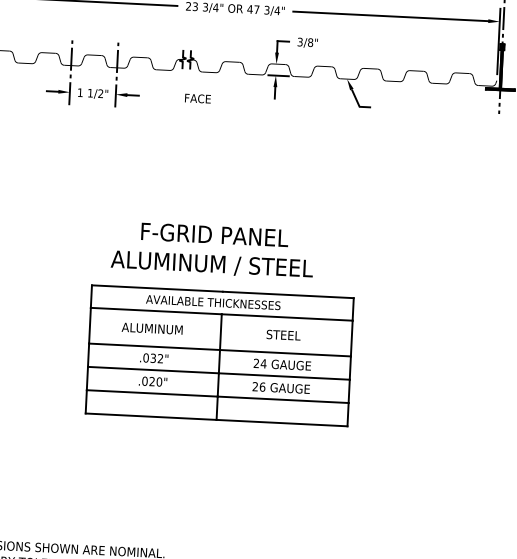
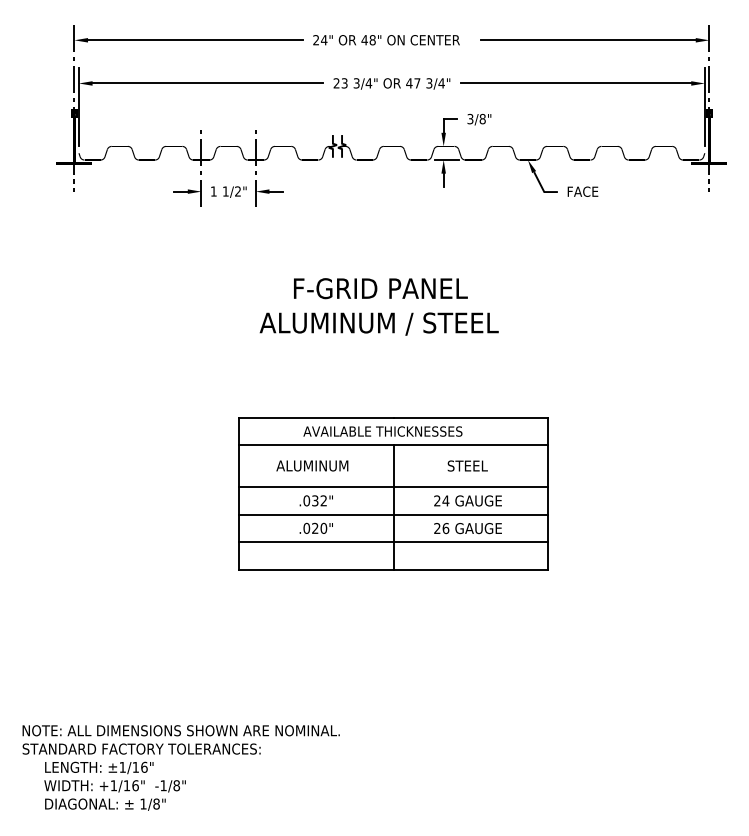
text: (197, 98) -> (582, 191), moved
text: (212, 249) -> (378, 306), moved

